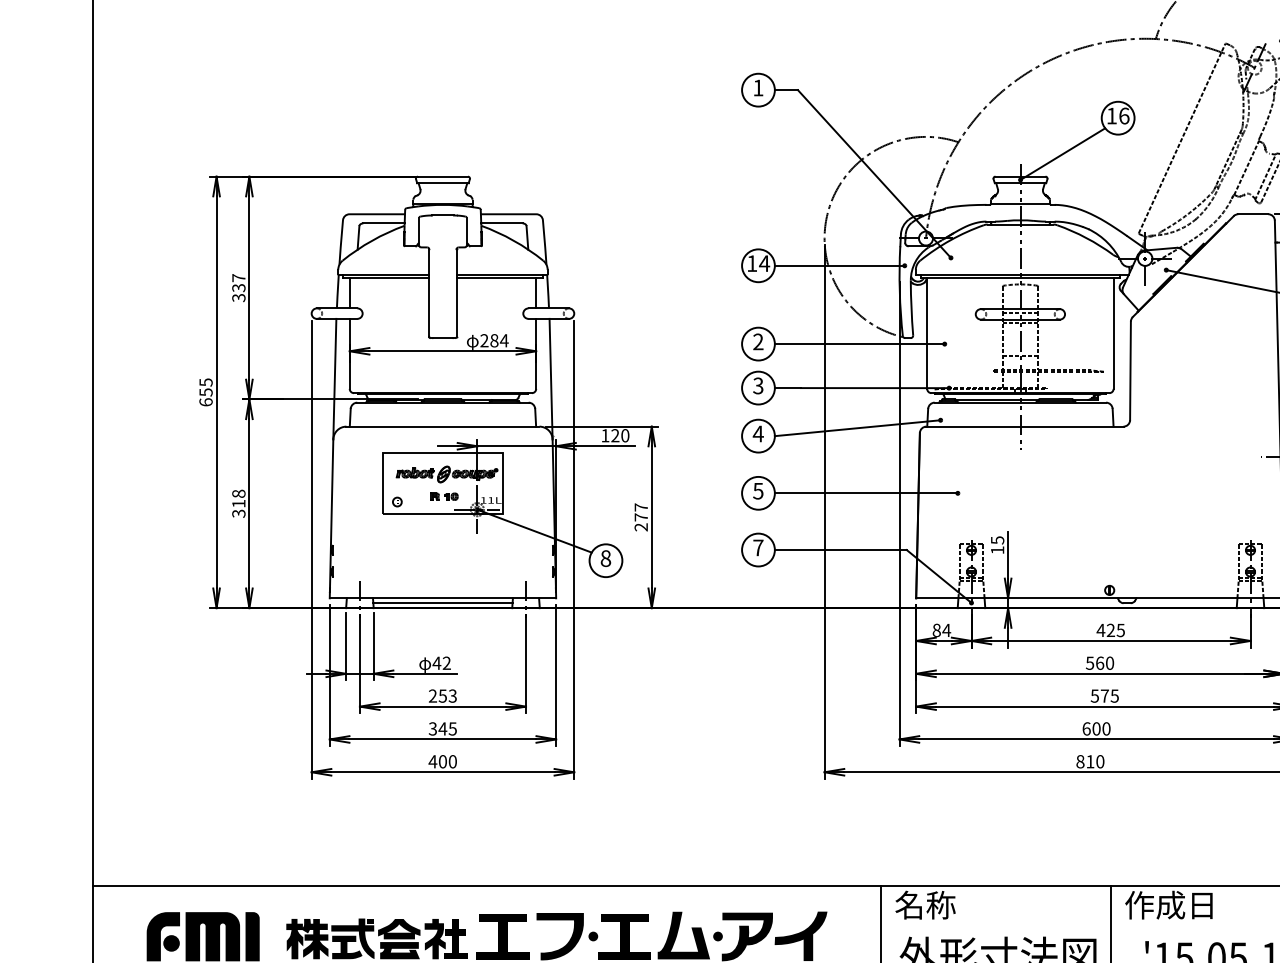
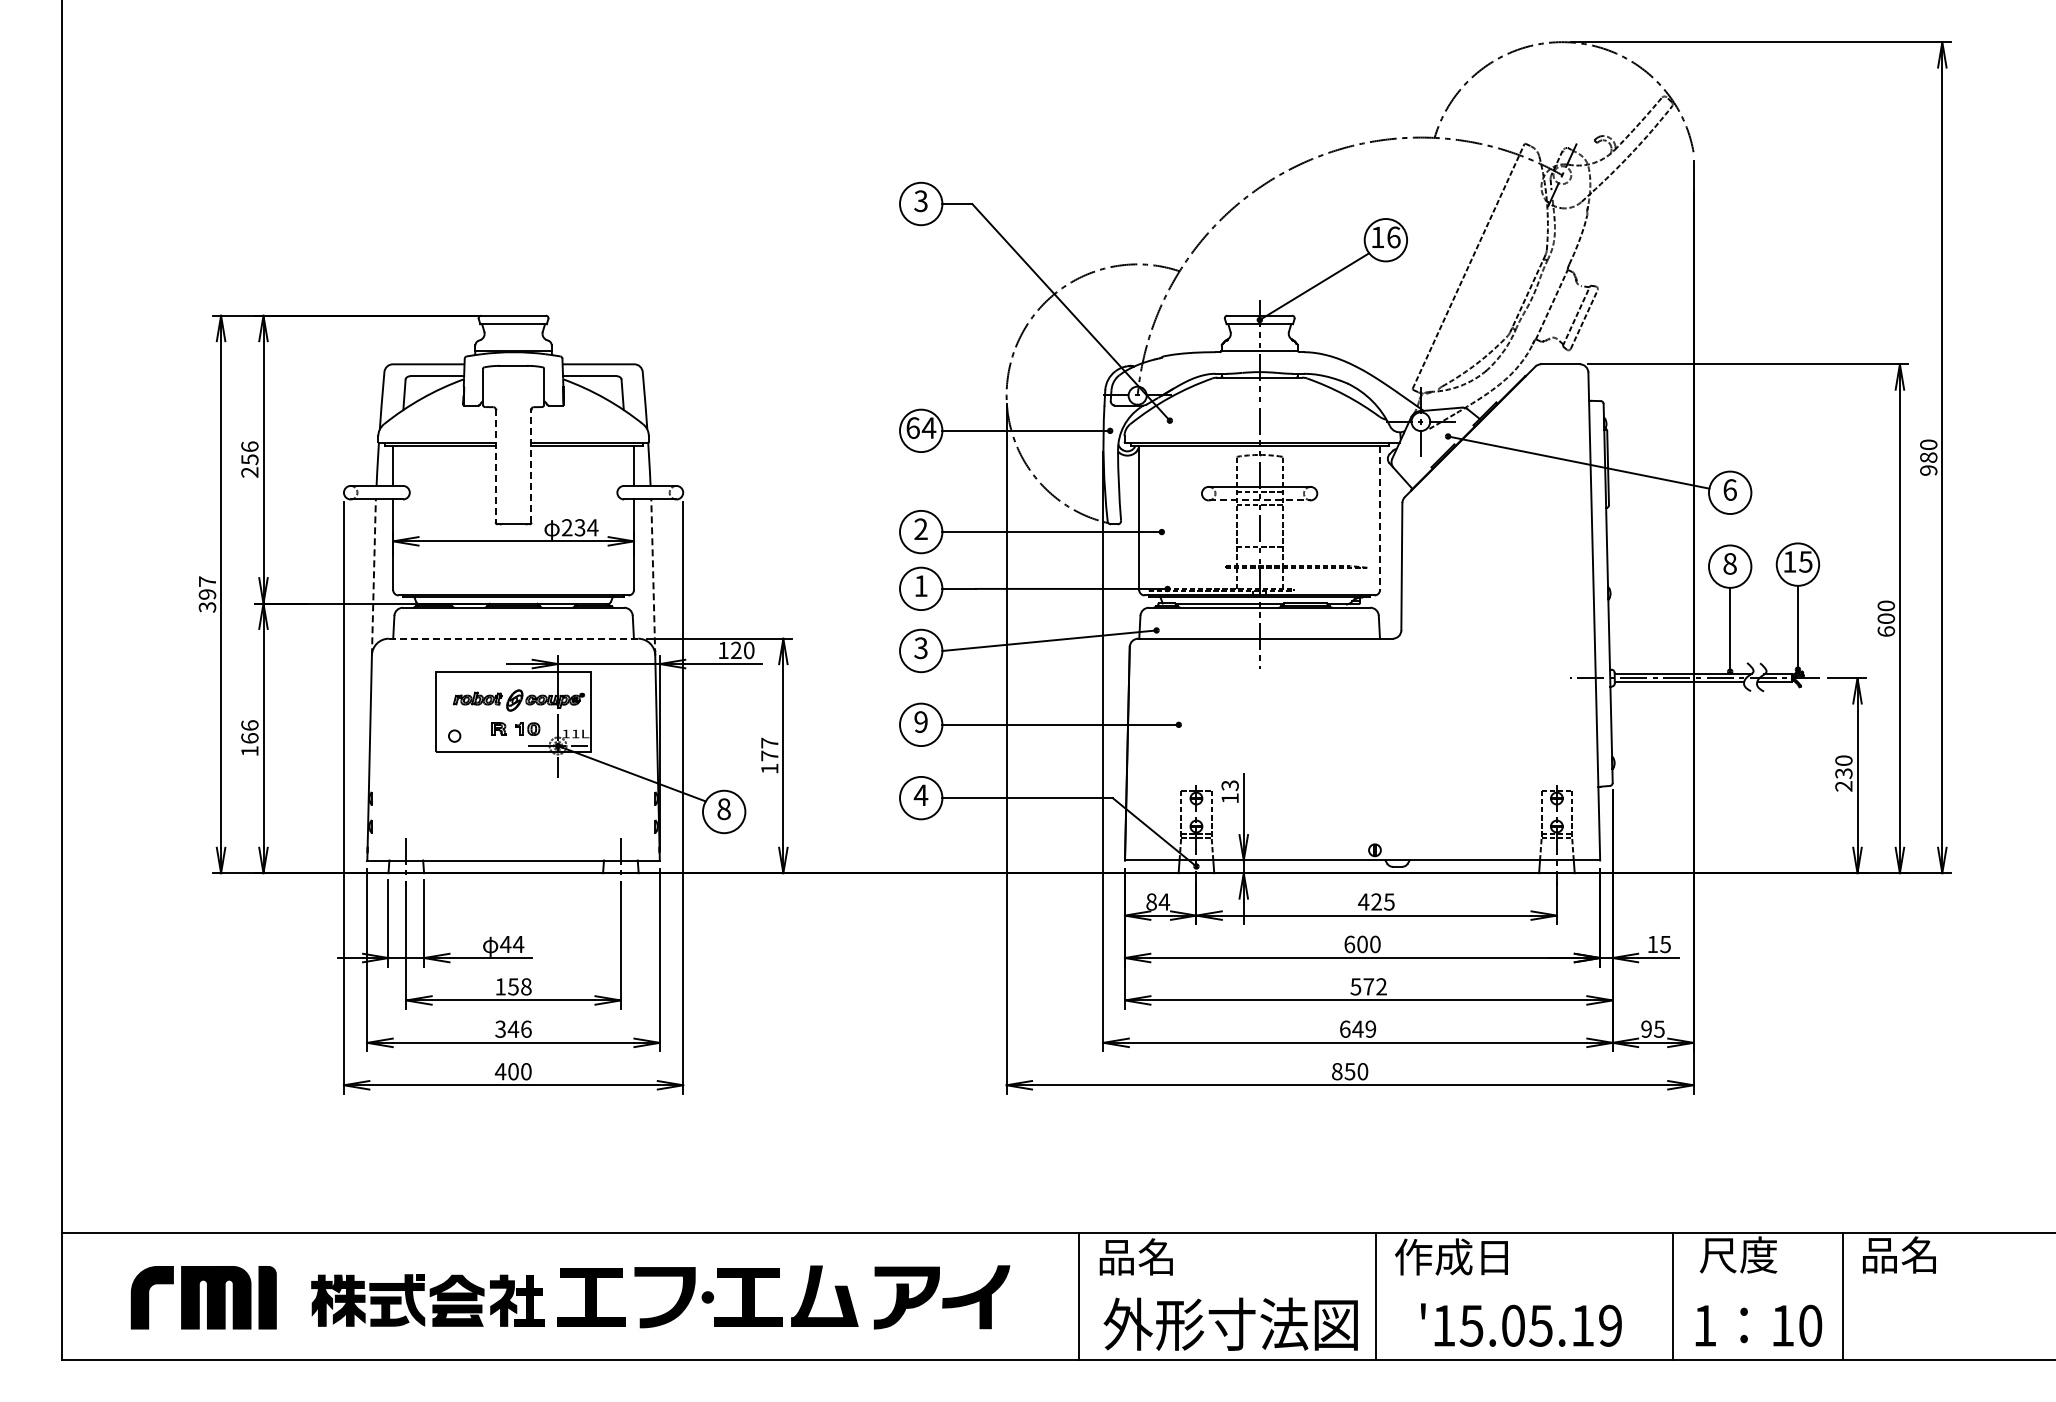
text: (757, 88) -> (920, 201), 1 -> 3
text: (751, 263) -> (912, 427), 14 -> 64
text: (238, 287) -> (249, 459), 337 -> 256
line: (428, 293) -> (495, 466), solid -> dashed
line: (456, 293) -> (531, 466), solid -> dashed
line: (1020, 319) -> (1259, 500), solid -> dashed
line: (1113, 333) -> (1380, 518), solid -> dashed
text: (493, 340) -> (579, 527), 284 -> 234
line: (334, 379) -> (373, 577), solid -> dashed
line: (551, 379) -> (653, 577), solid -> dashed
text: (757, 386) -> (920, 586), 3 -> 1
text: (206, 392) -> (207, 594), 655 -> 397
line: (442, 426) -> (513, 638), solid -> dashed
text: (757, 434) -> (920, 648), 4 -> 3
text: (757, 490) -> (920, 721), 5 -> 9
part: (444, 496) -> (515, 729), size x1.4
text: (238, 503) -> (249, 738), 318 -> 166
text: (641, 527) -> (769, 768), 277 -> 177
text: (997, 540) -> (1229, 785), 15 -> 13
text: (757, 547) -> (920, 794), 7 -> 4
line: (442, 602) -> (513, 866), removed
text: (446, 662) -> (518, 943), 42 -> 44
text: (1094, 663) -> (1355, 944), 560 -> 600
text: (442, 695) -> (513, 986), 253 -> 158
text: (1114, 695) -> (1381, 986), 575 -> 572
text: (452, 728) -> (525, 1028), 345 -> 346
text: (1101, 728) -> (1364, 1028), 600 -> 649
text: (1089, 761) -> (1349, 1071), 810 -> 850
text: (925, 904) -> (1137, 1256), 名称 -> 品名
fill: (717, 936) -> (868, 1297), removed
fill: (171, 943) -> (162, 1306), removed

